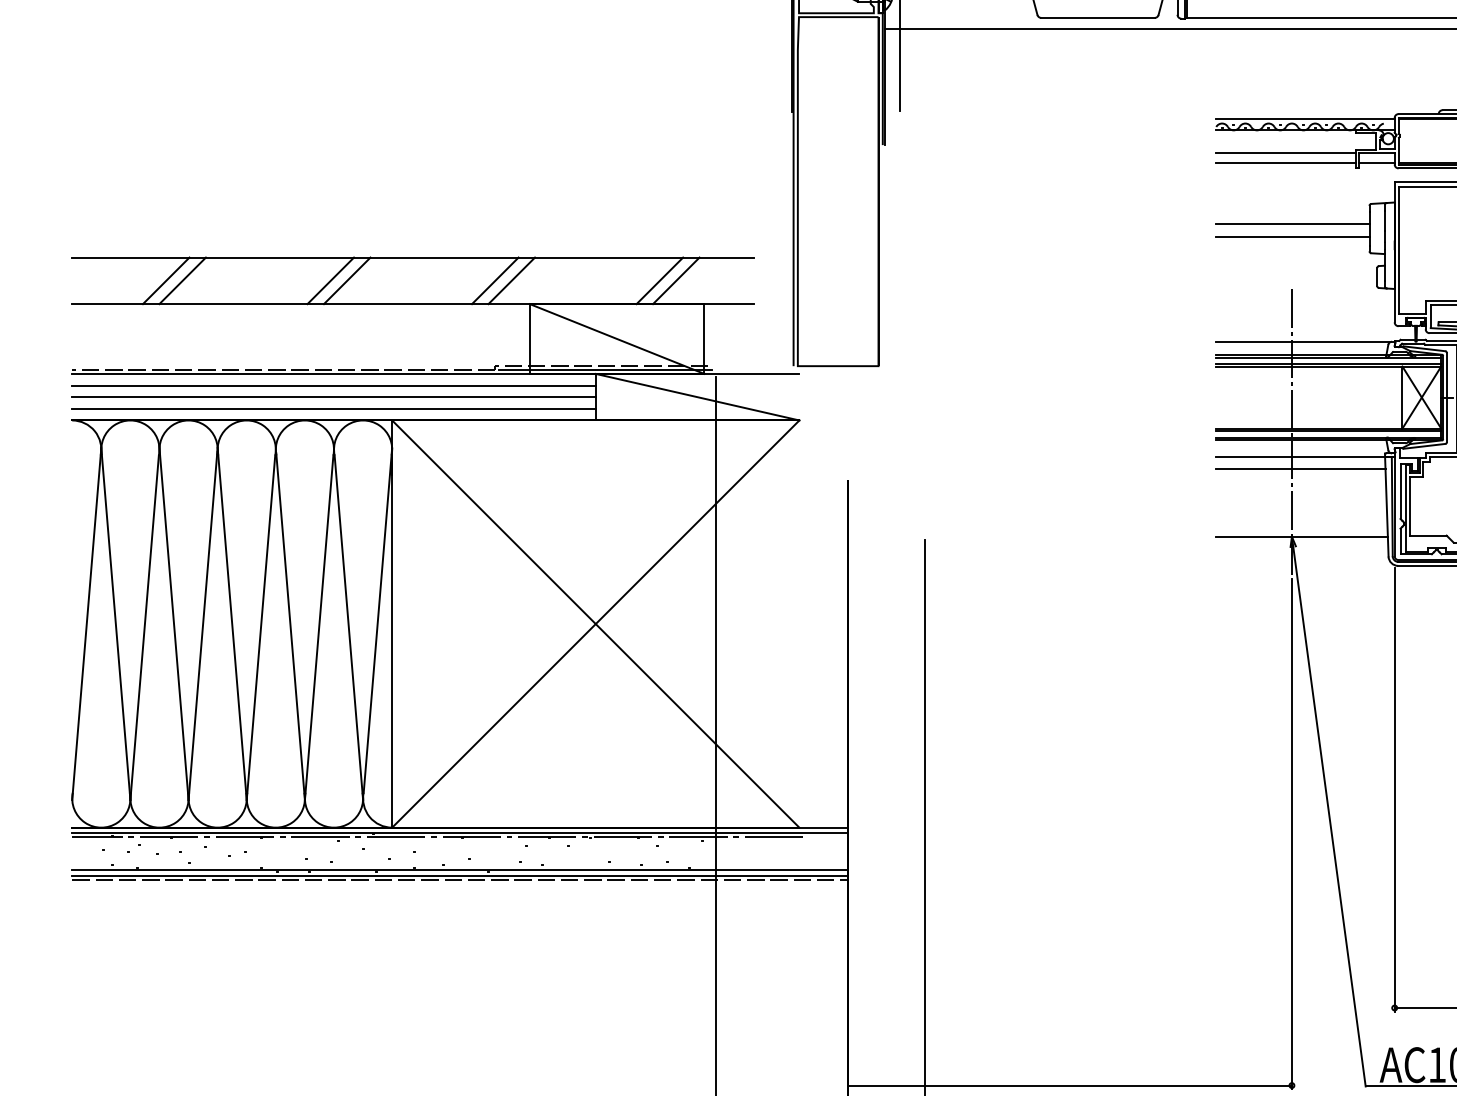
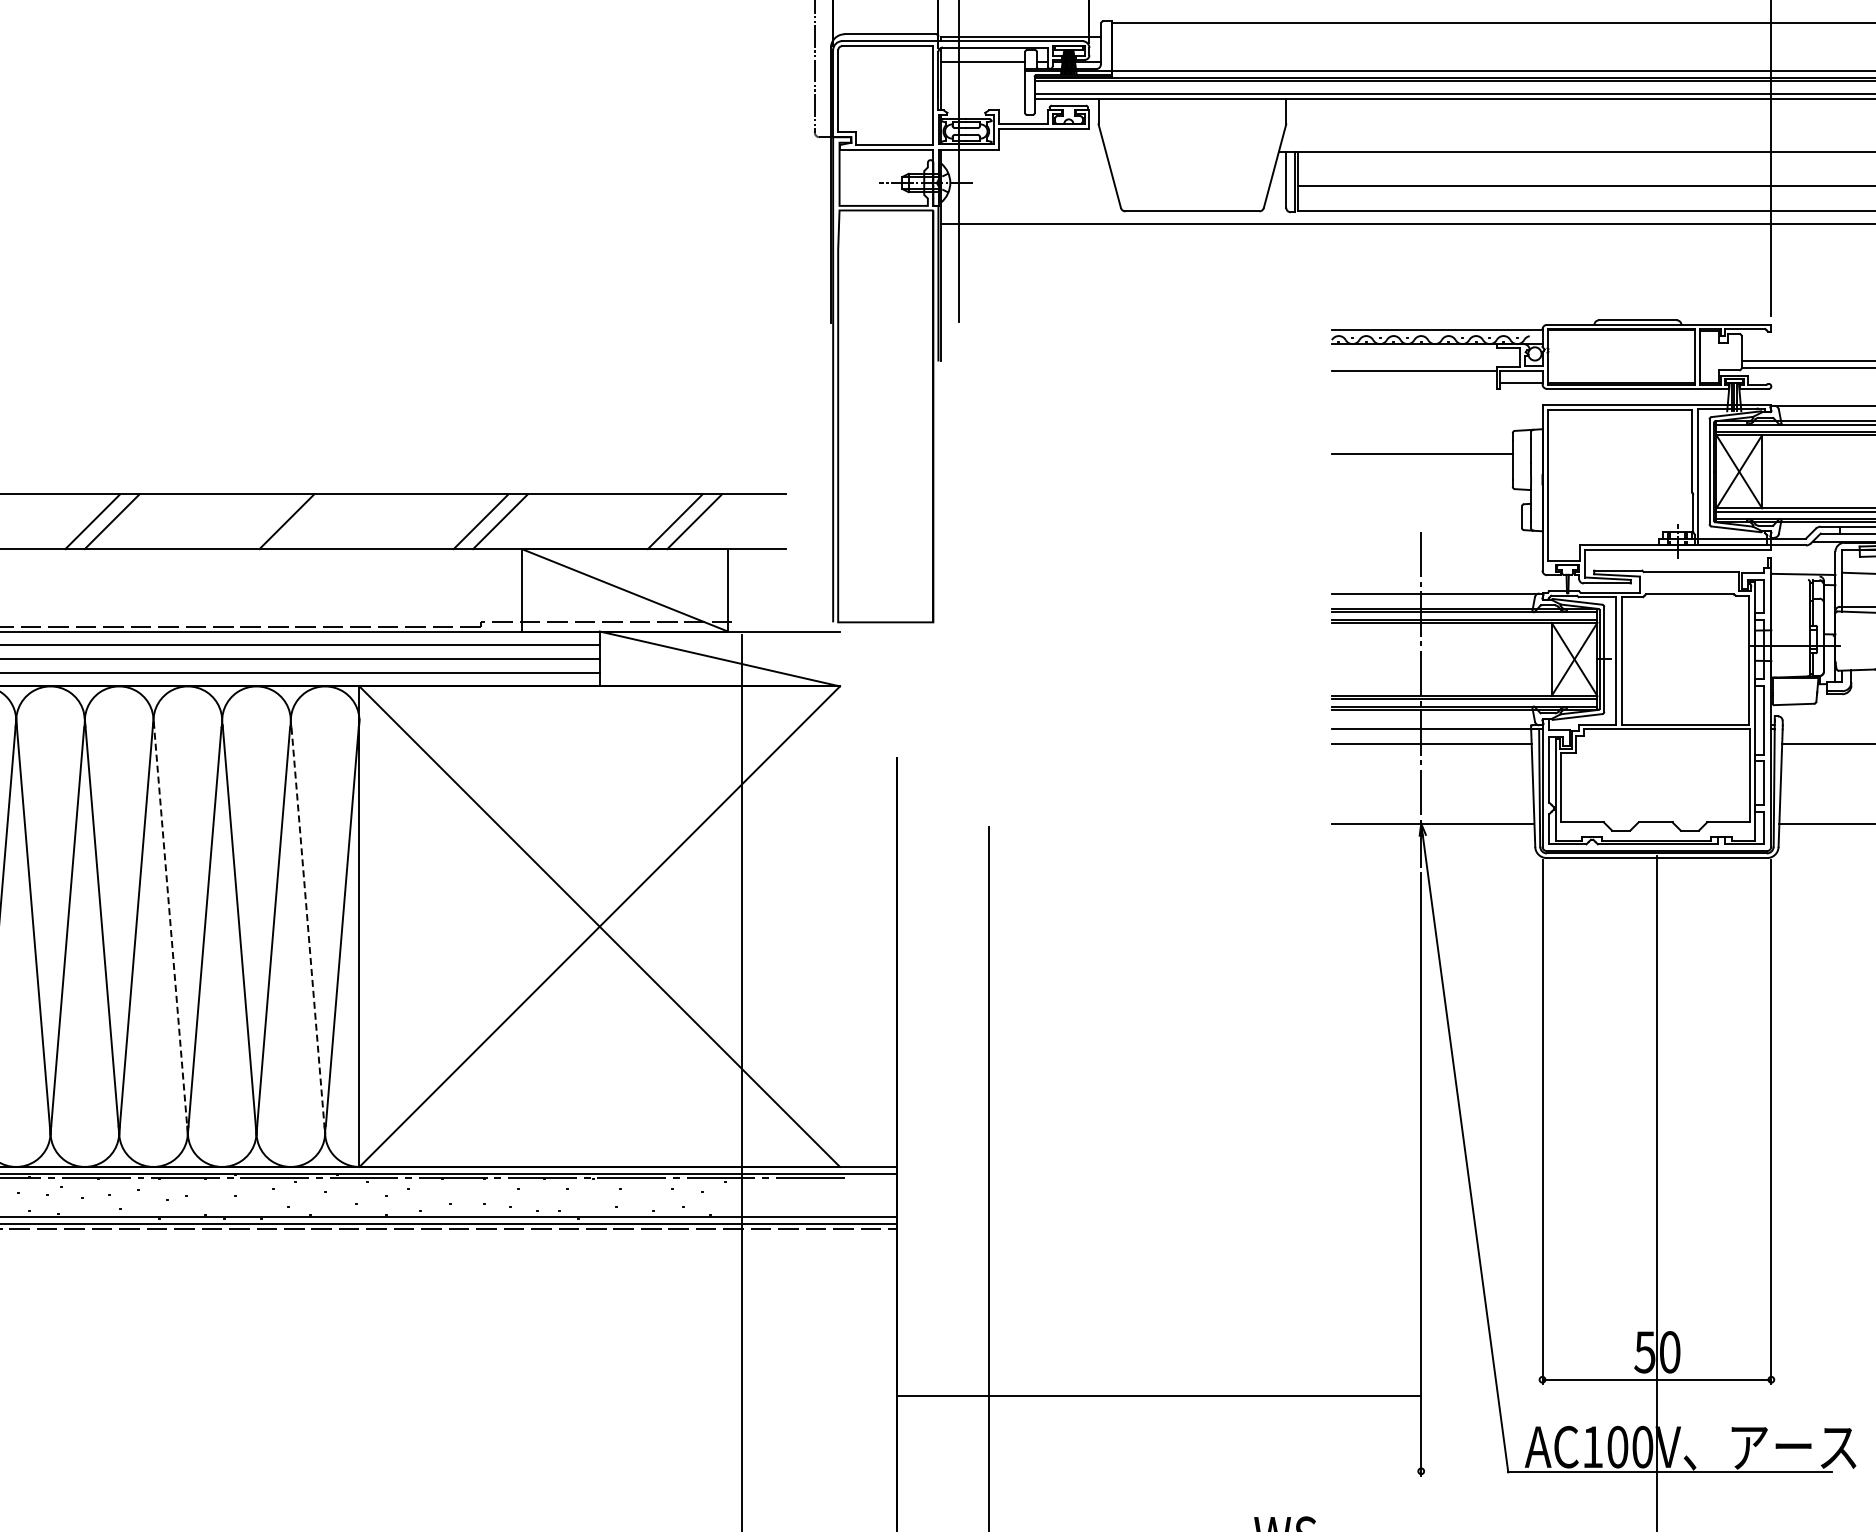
line: (1285, 163) -> (1413, 383), removed
line: (1292, 236) -> (1421, 469), removed
line: (346, 280) -> (305, 521), removed
line: (605, 369) -> (611, 626), removed
line: (232, 623) -> (170, 926), solid -> dashed
line: (348, 628) -> (308, 931), solid -> dashed
line: (1070, 1085) -> (1159, 1396), moved

